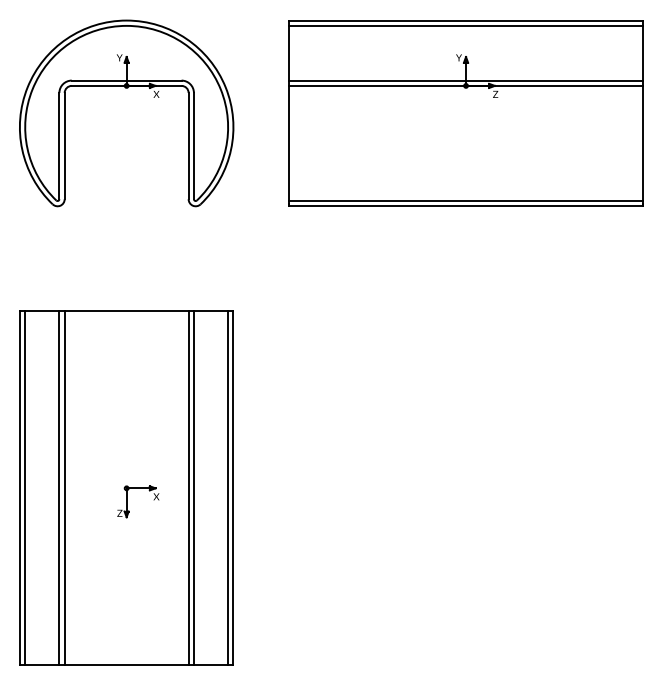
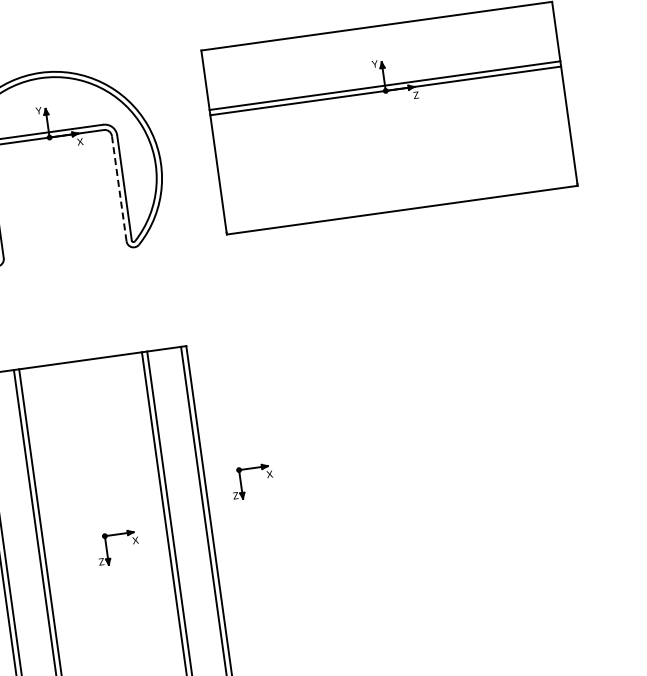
line: (465, 25) -> (376, 31), removed
line: (188, 145) -> (119, 188), solid -> dashed
line: (465, 201) -> (401, 205), removed
part: (269, 454) -> (241, 483), added

